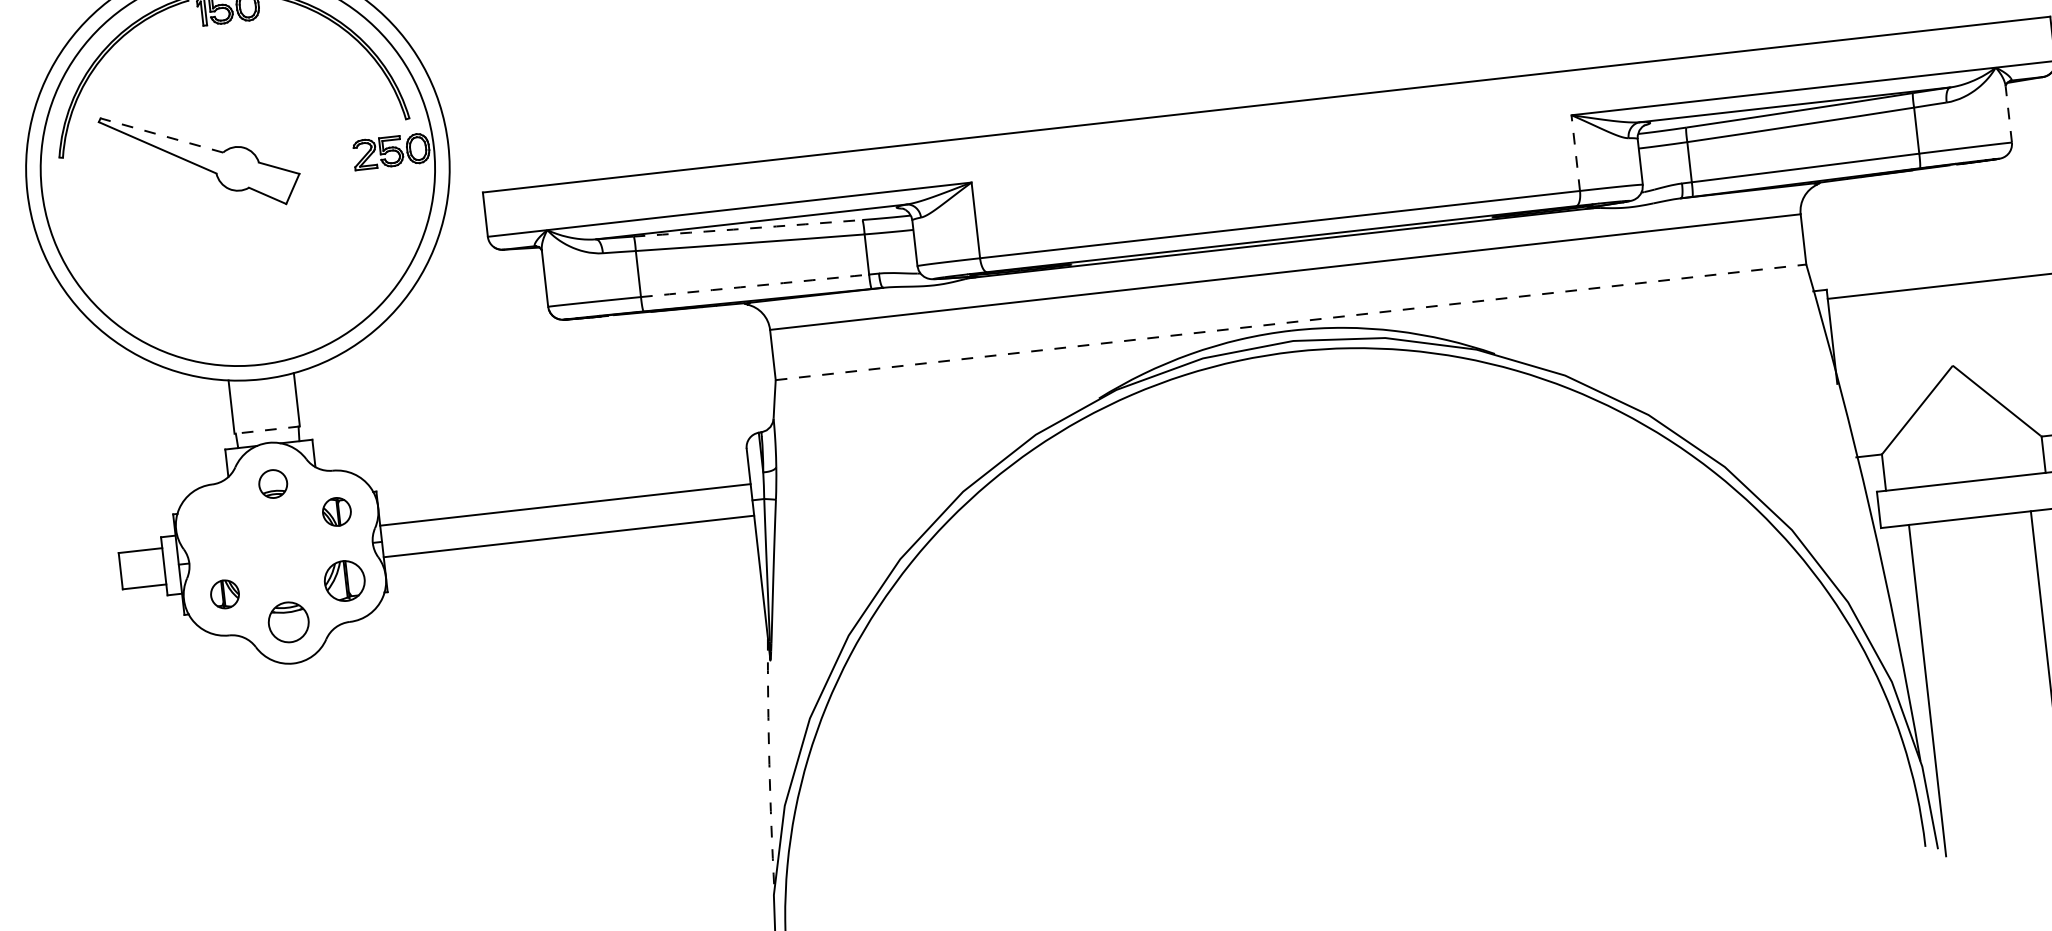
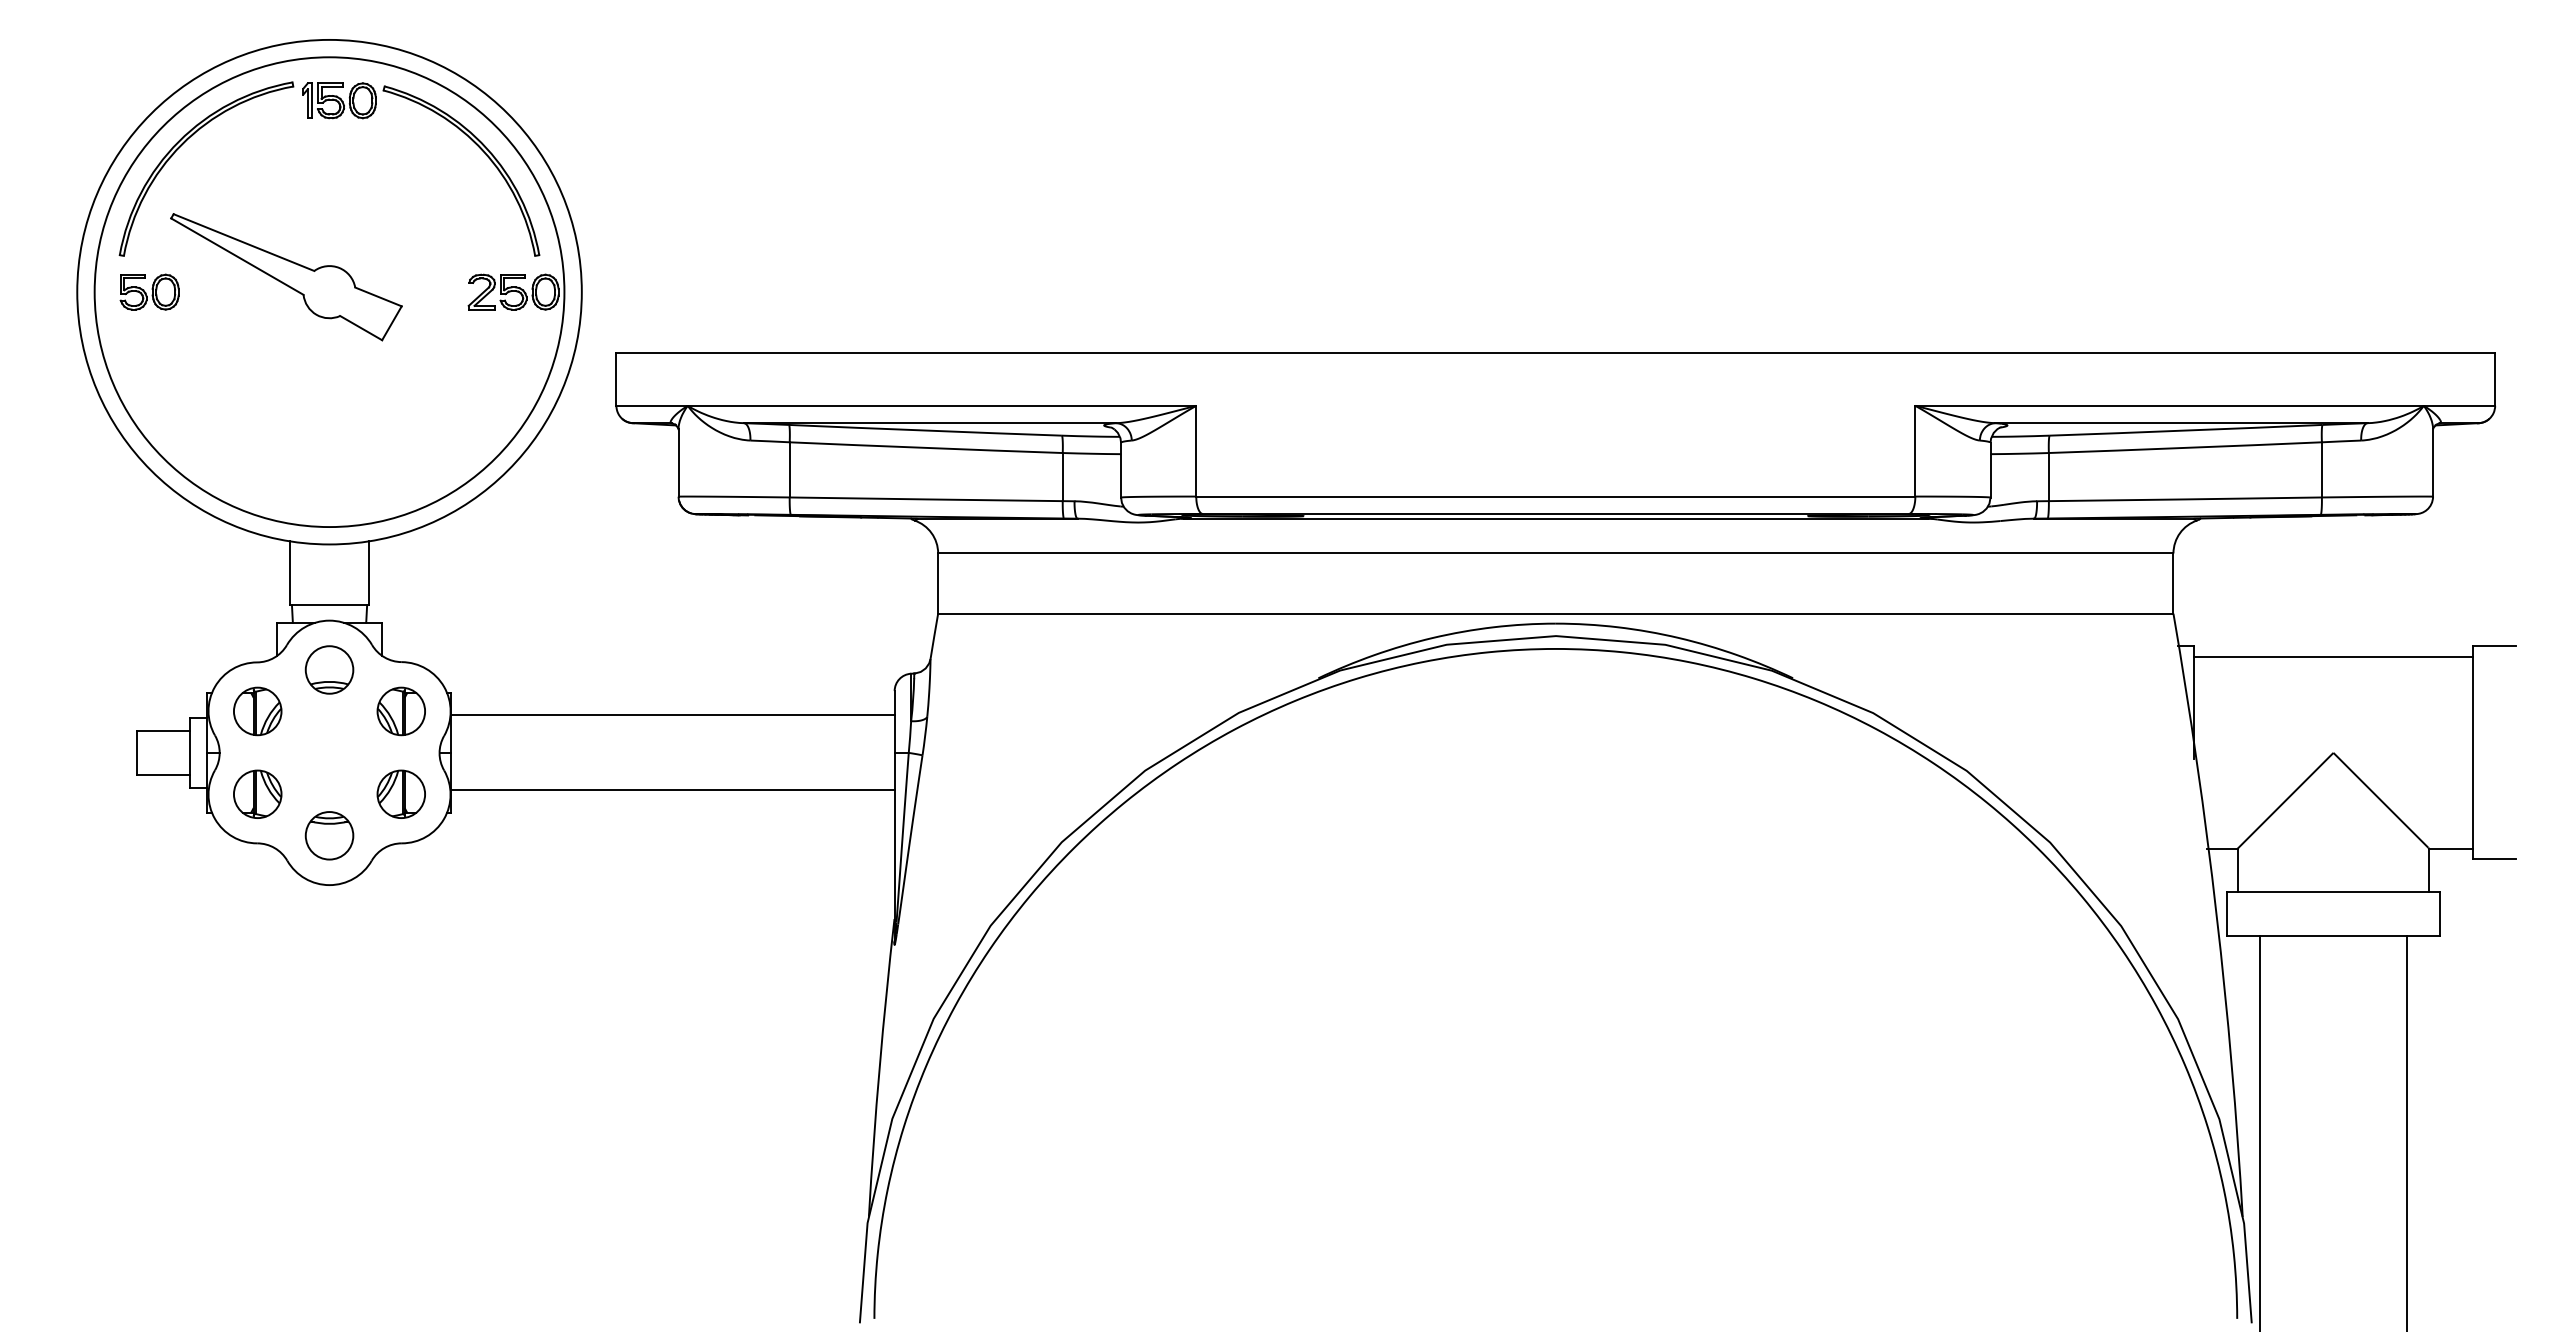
line: (2009, 114) -> (2433, 462), dashed -> solid
line: (161, 135) -> (243, 242), dashed -> solid
line: (1575, 152) -> (1915, 450), dashed -> solid
part: (87, 185) -> (149, 291), added
arc: (748, 228) -> (925, 430), dashed -> solid
arc: (755, 285) -> (926, 499), dashed -> solid
line: (1290, 322) -> (1555, 613), dashed -> solid
line: (267, 430) -> (329, 605), dashed -> solid
part: (273, 483) -> (329, 669), size x1.43
line: (565, 504) -> (672, 790), moved
part: (336, 512) -> (400, 711), size x1.43
part: (217, 525) -> (257, 711), added
line: (568, 536) -> (672, 715), moved
part: (224, 593) -> (257, 793), size x1.43
arc: (769, 764) -> (879, 1067), dashed -> solid

